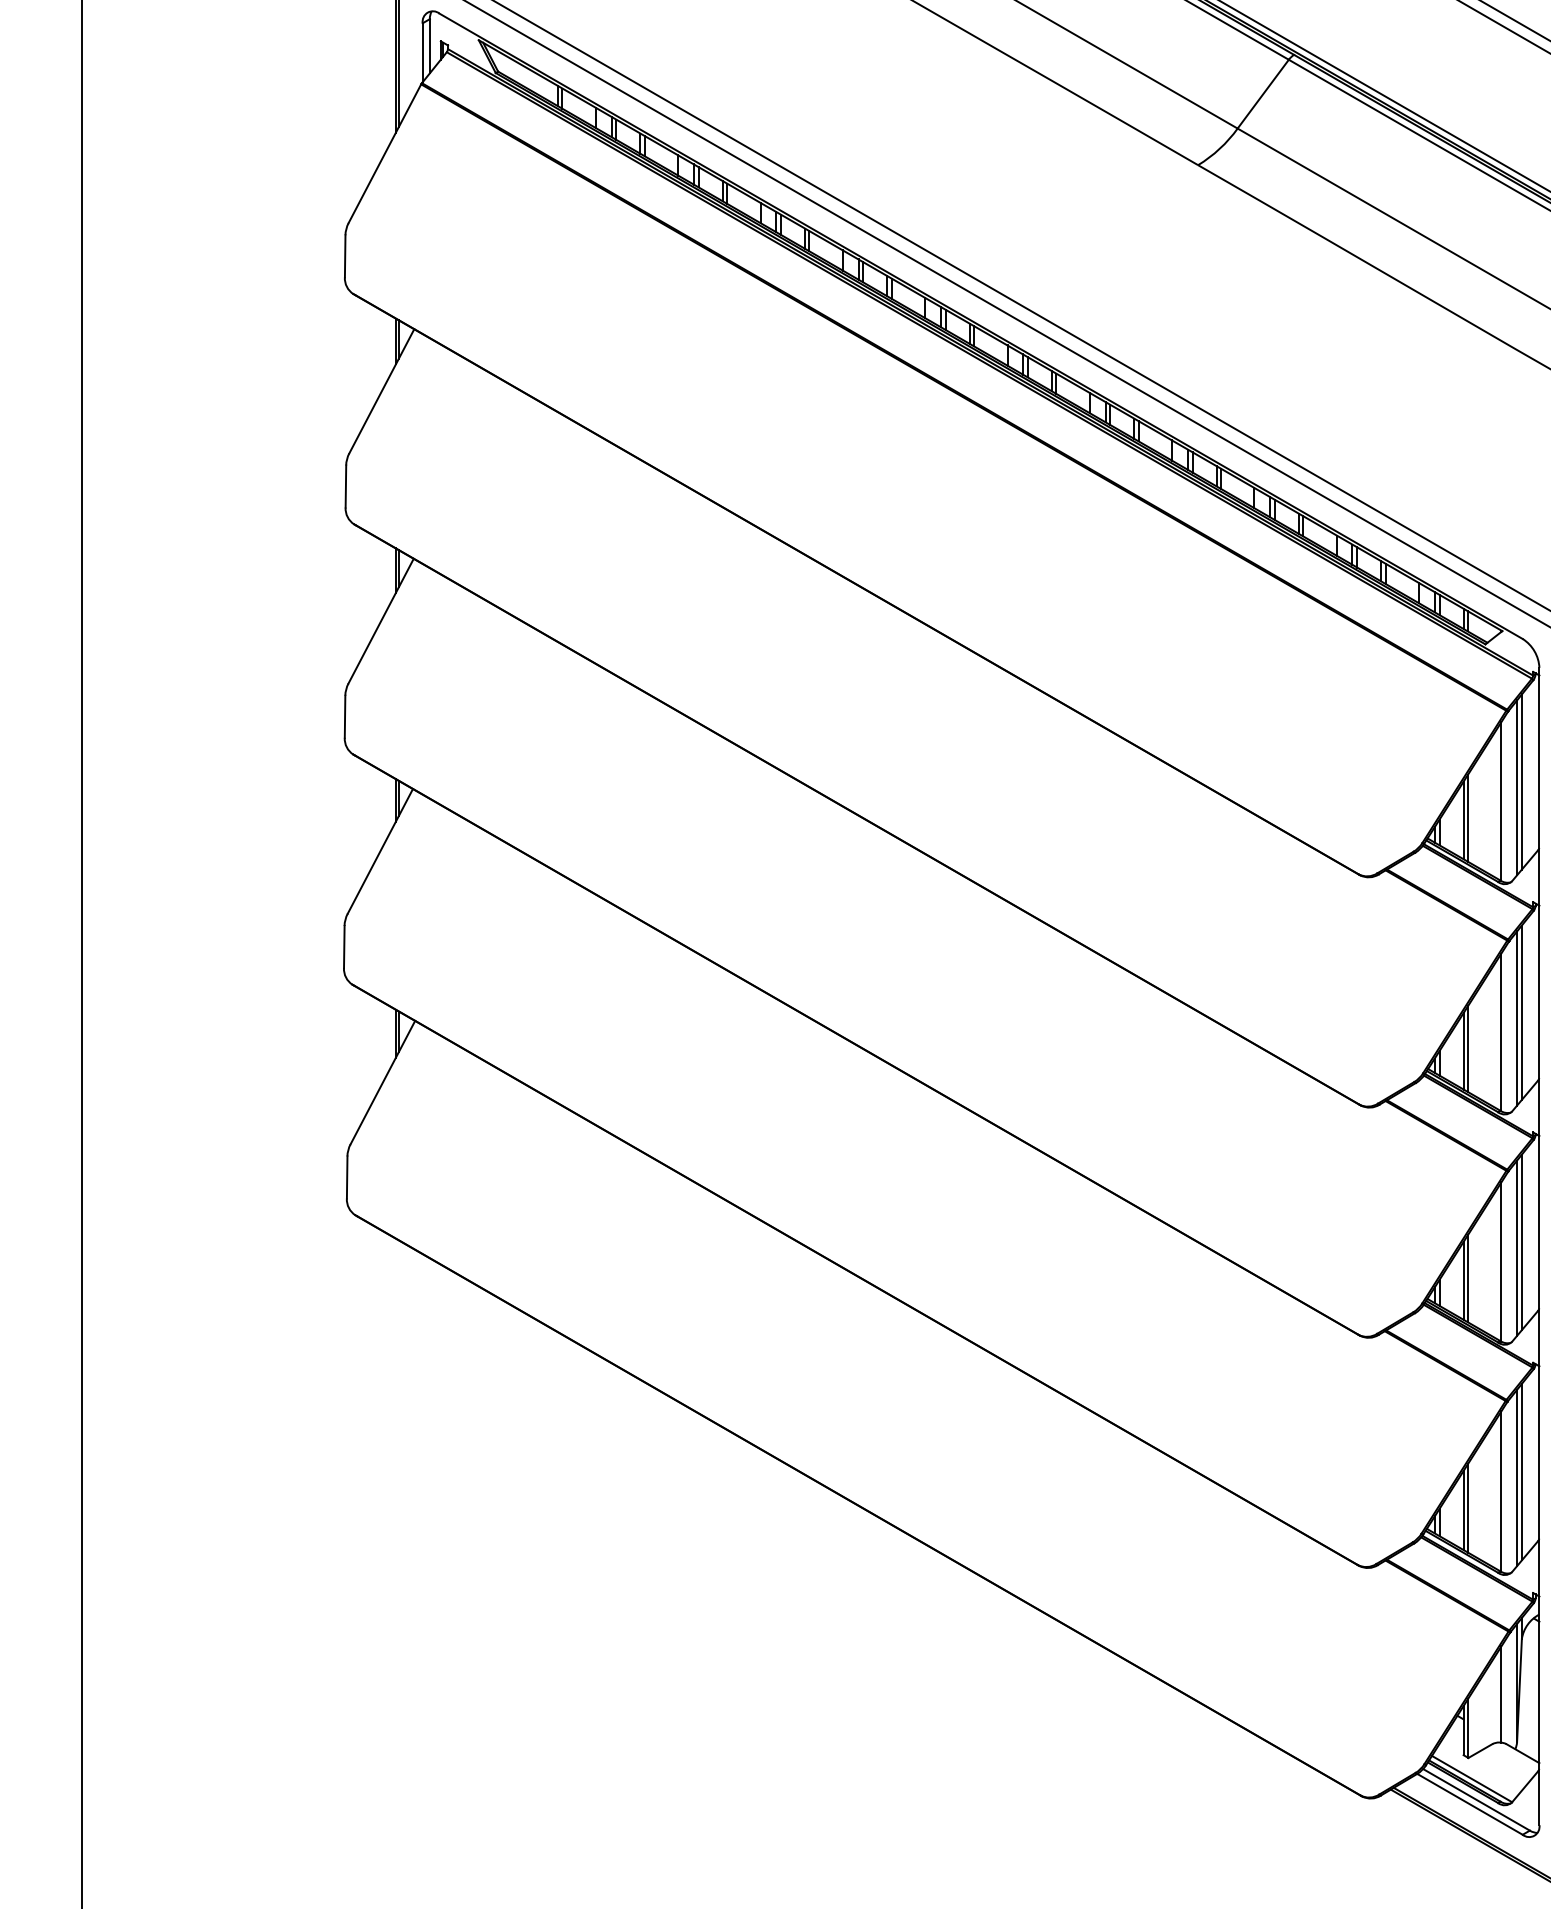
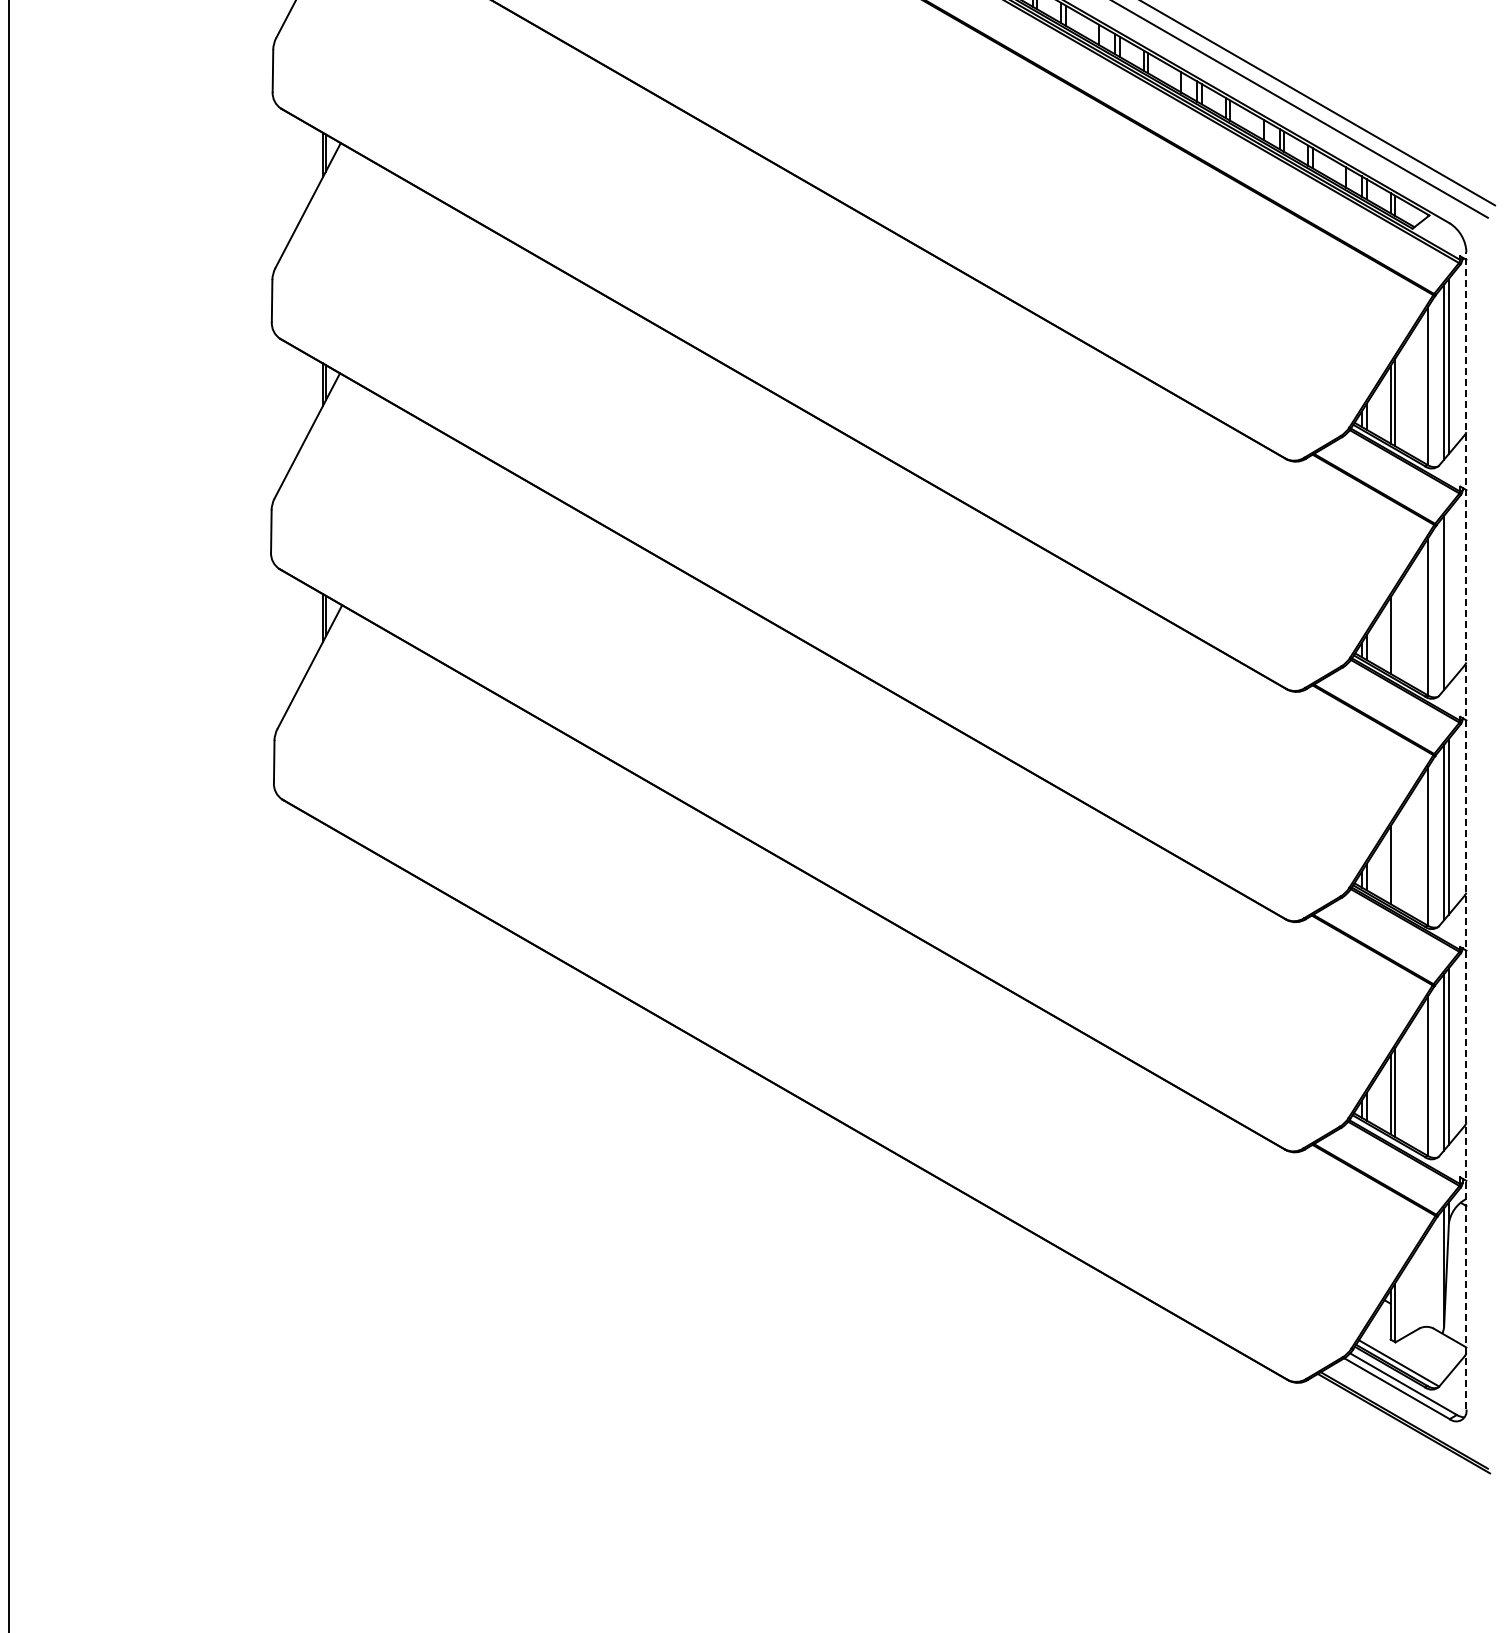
line: (1521, 1012) -> (1448, 596), removed
line: (1467, 1049) -> (1394, 633), removed
line: (1539, 1246) -> (1466, 830), solid -> dashed
line: (1467, 1278) -> (1394, 862), removed
line: (1501, 1694) -> (1428, 1278), removed

